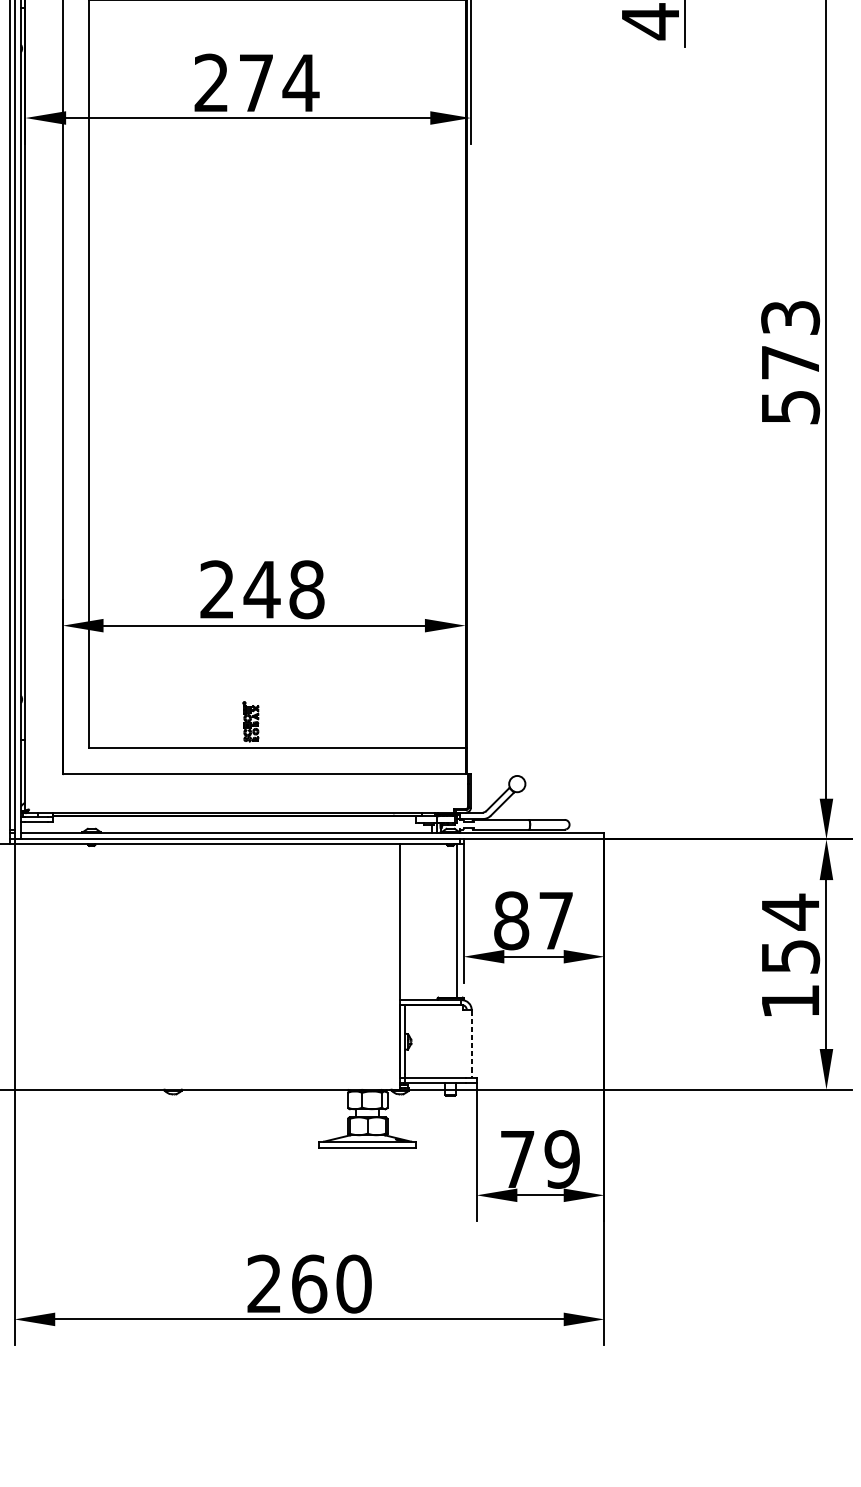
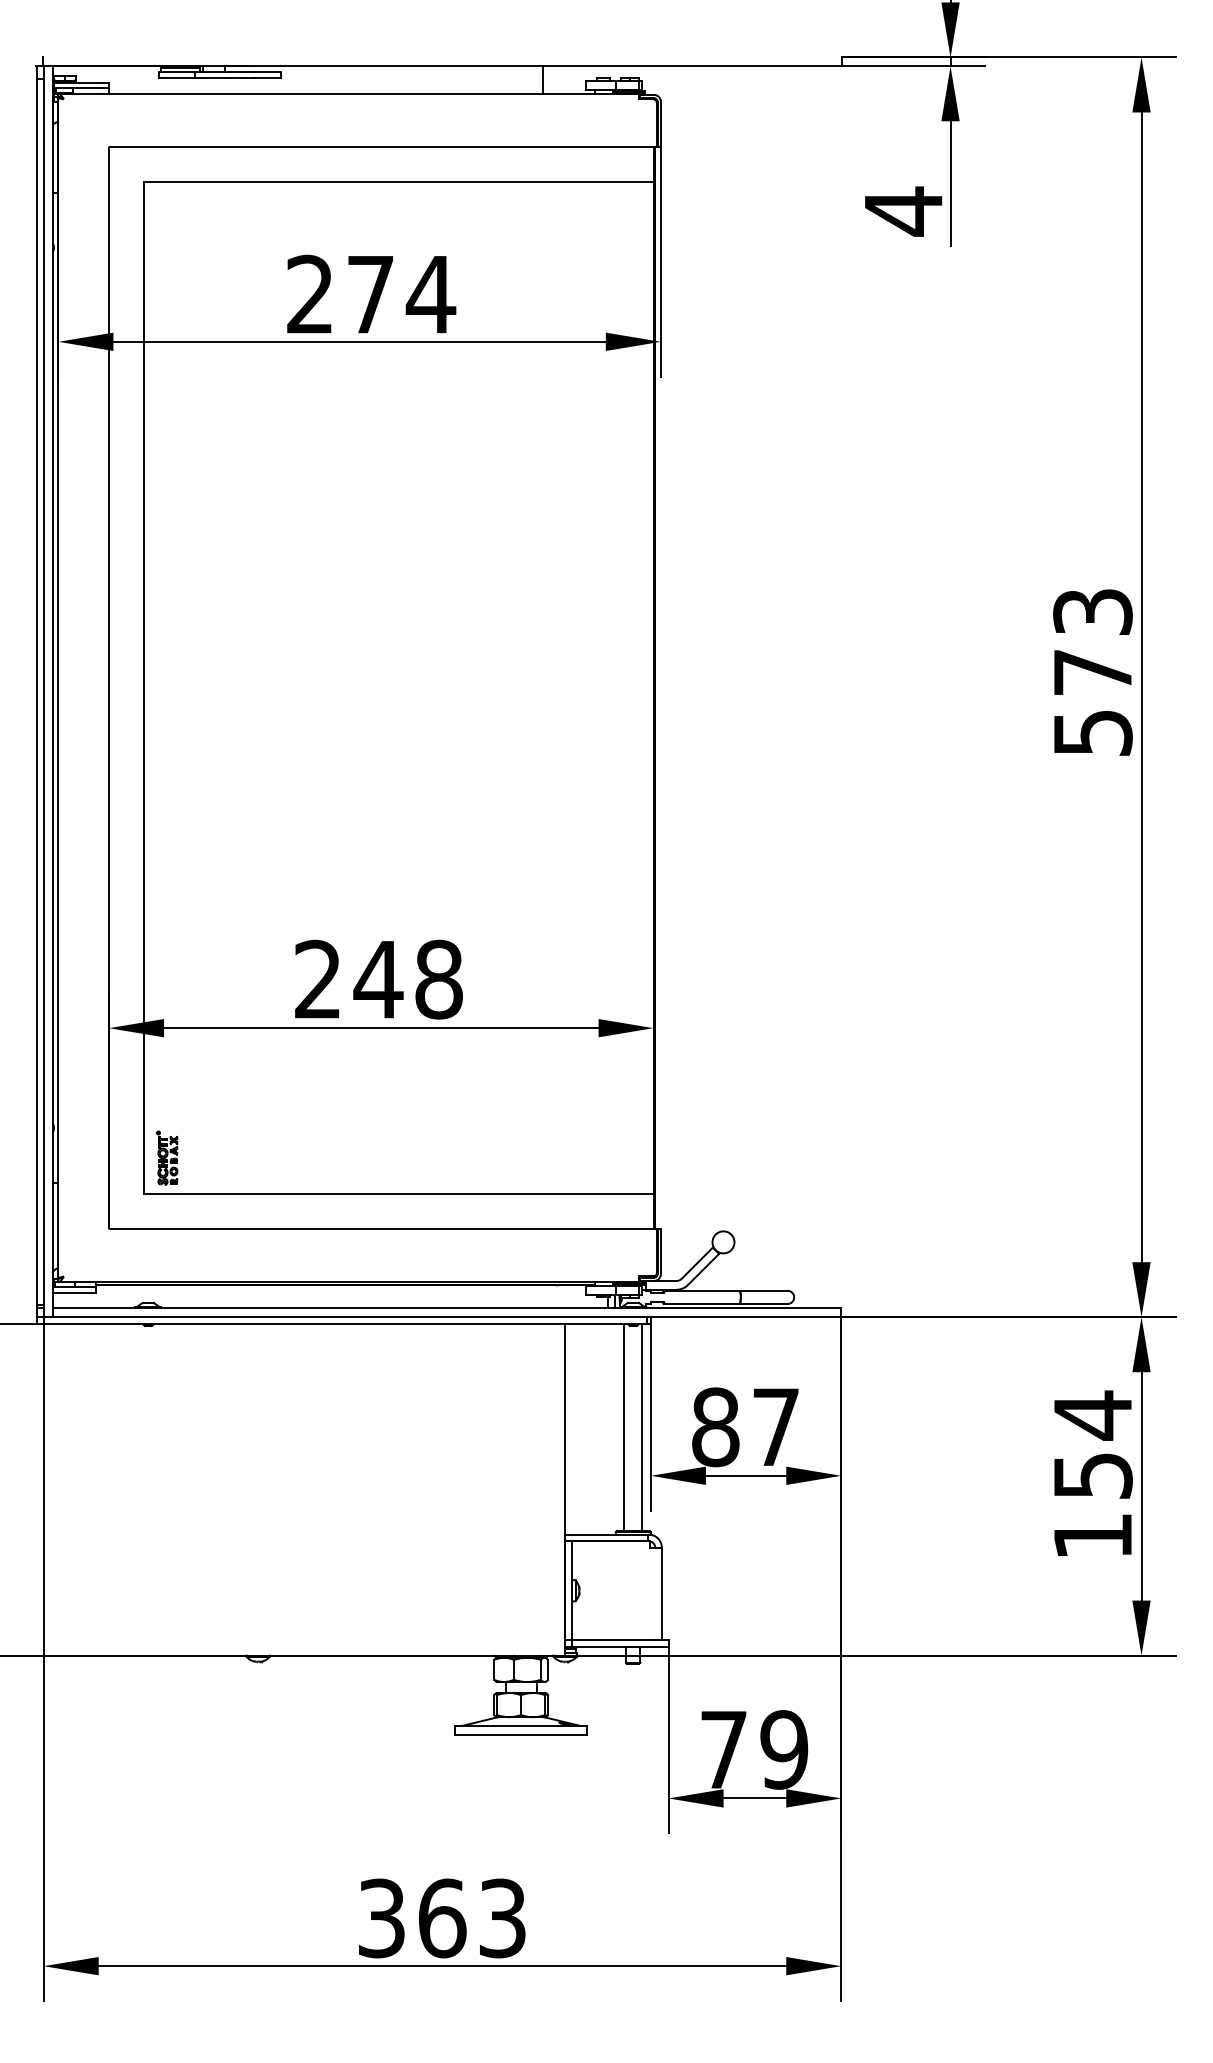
part: (251, 721) -> (167, 1157), moved
line: (444, 920) -> (624, 1427), added
line: (471, 1044) -> (661, 1594), dashed -> solid
text: (309, 1284) -> (442, 1918), 260 -> 363

